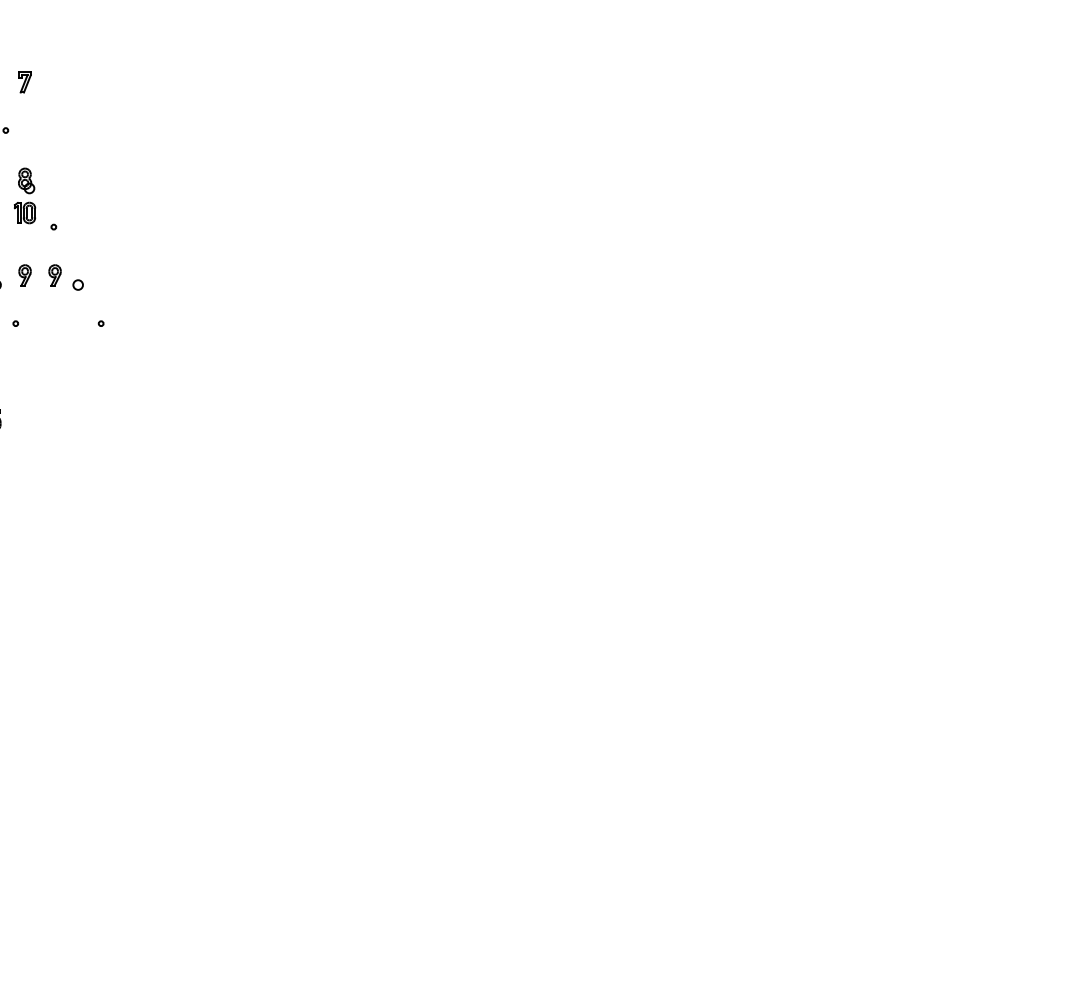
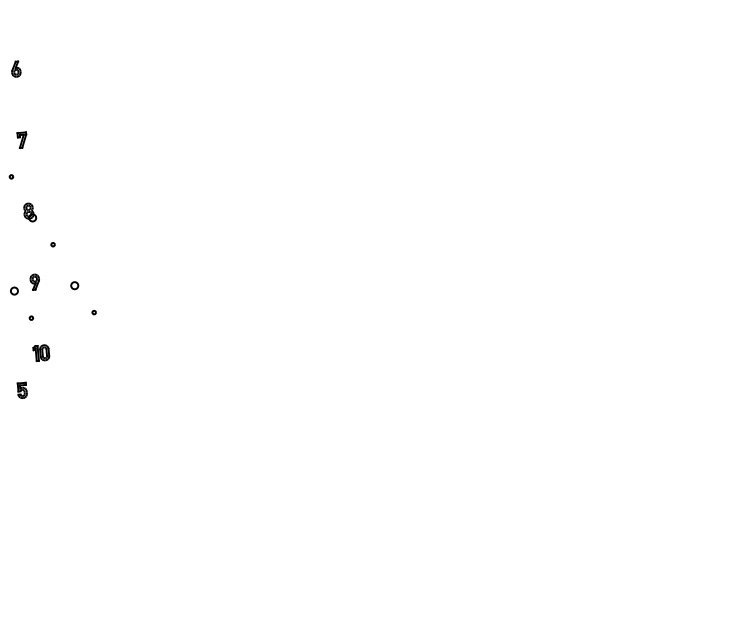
part: (25, 212) -> (41, 352), moved
part: (54, 275) -> (56, 280), removed

